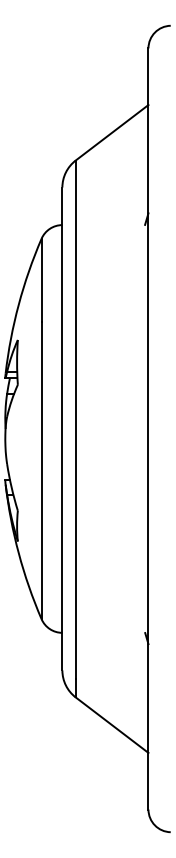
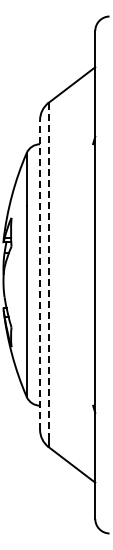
line: (75, 420) -> (48, 269), solid -> dashed
line: (63, 428) -> (40, 274), solid -> dashed

